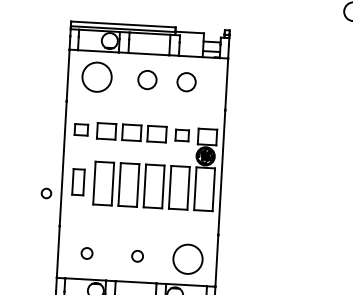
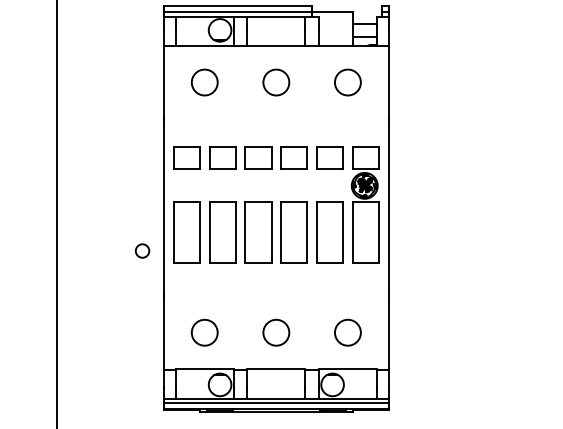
circle: (96, 77) -> (204, 82), size x0.62
circle: (186, 82) -> (347, 82), moved
part: (81, 129) -> (186, 157), size x1.43
part: (181, 134) -> (329, 157), size x1.43
part: (78, 182) -> (186, 232), size x1.67
circle: (86, 253) -> (204, 332), size x1.67
circle: (137, 256) -> (276, 332), size x1.67
circle: (187, 259) -> (347, 332), size x0.62

